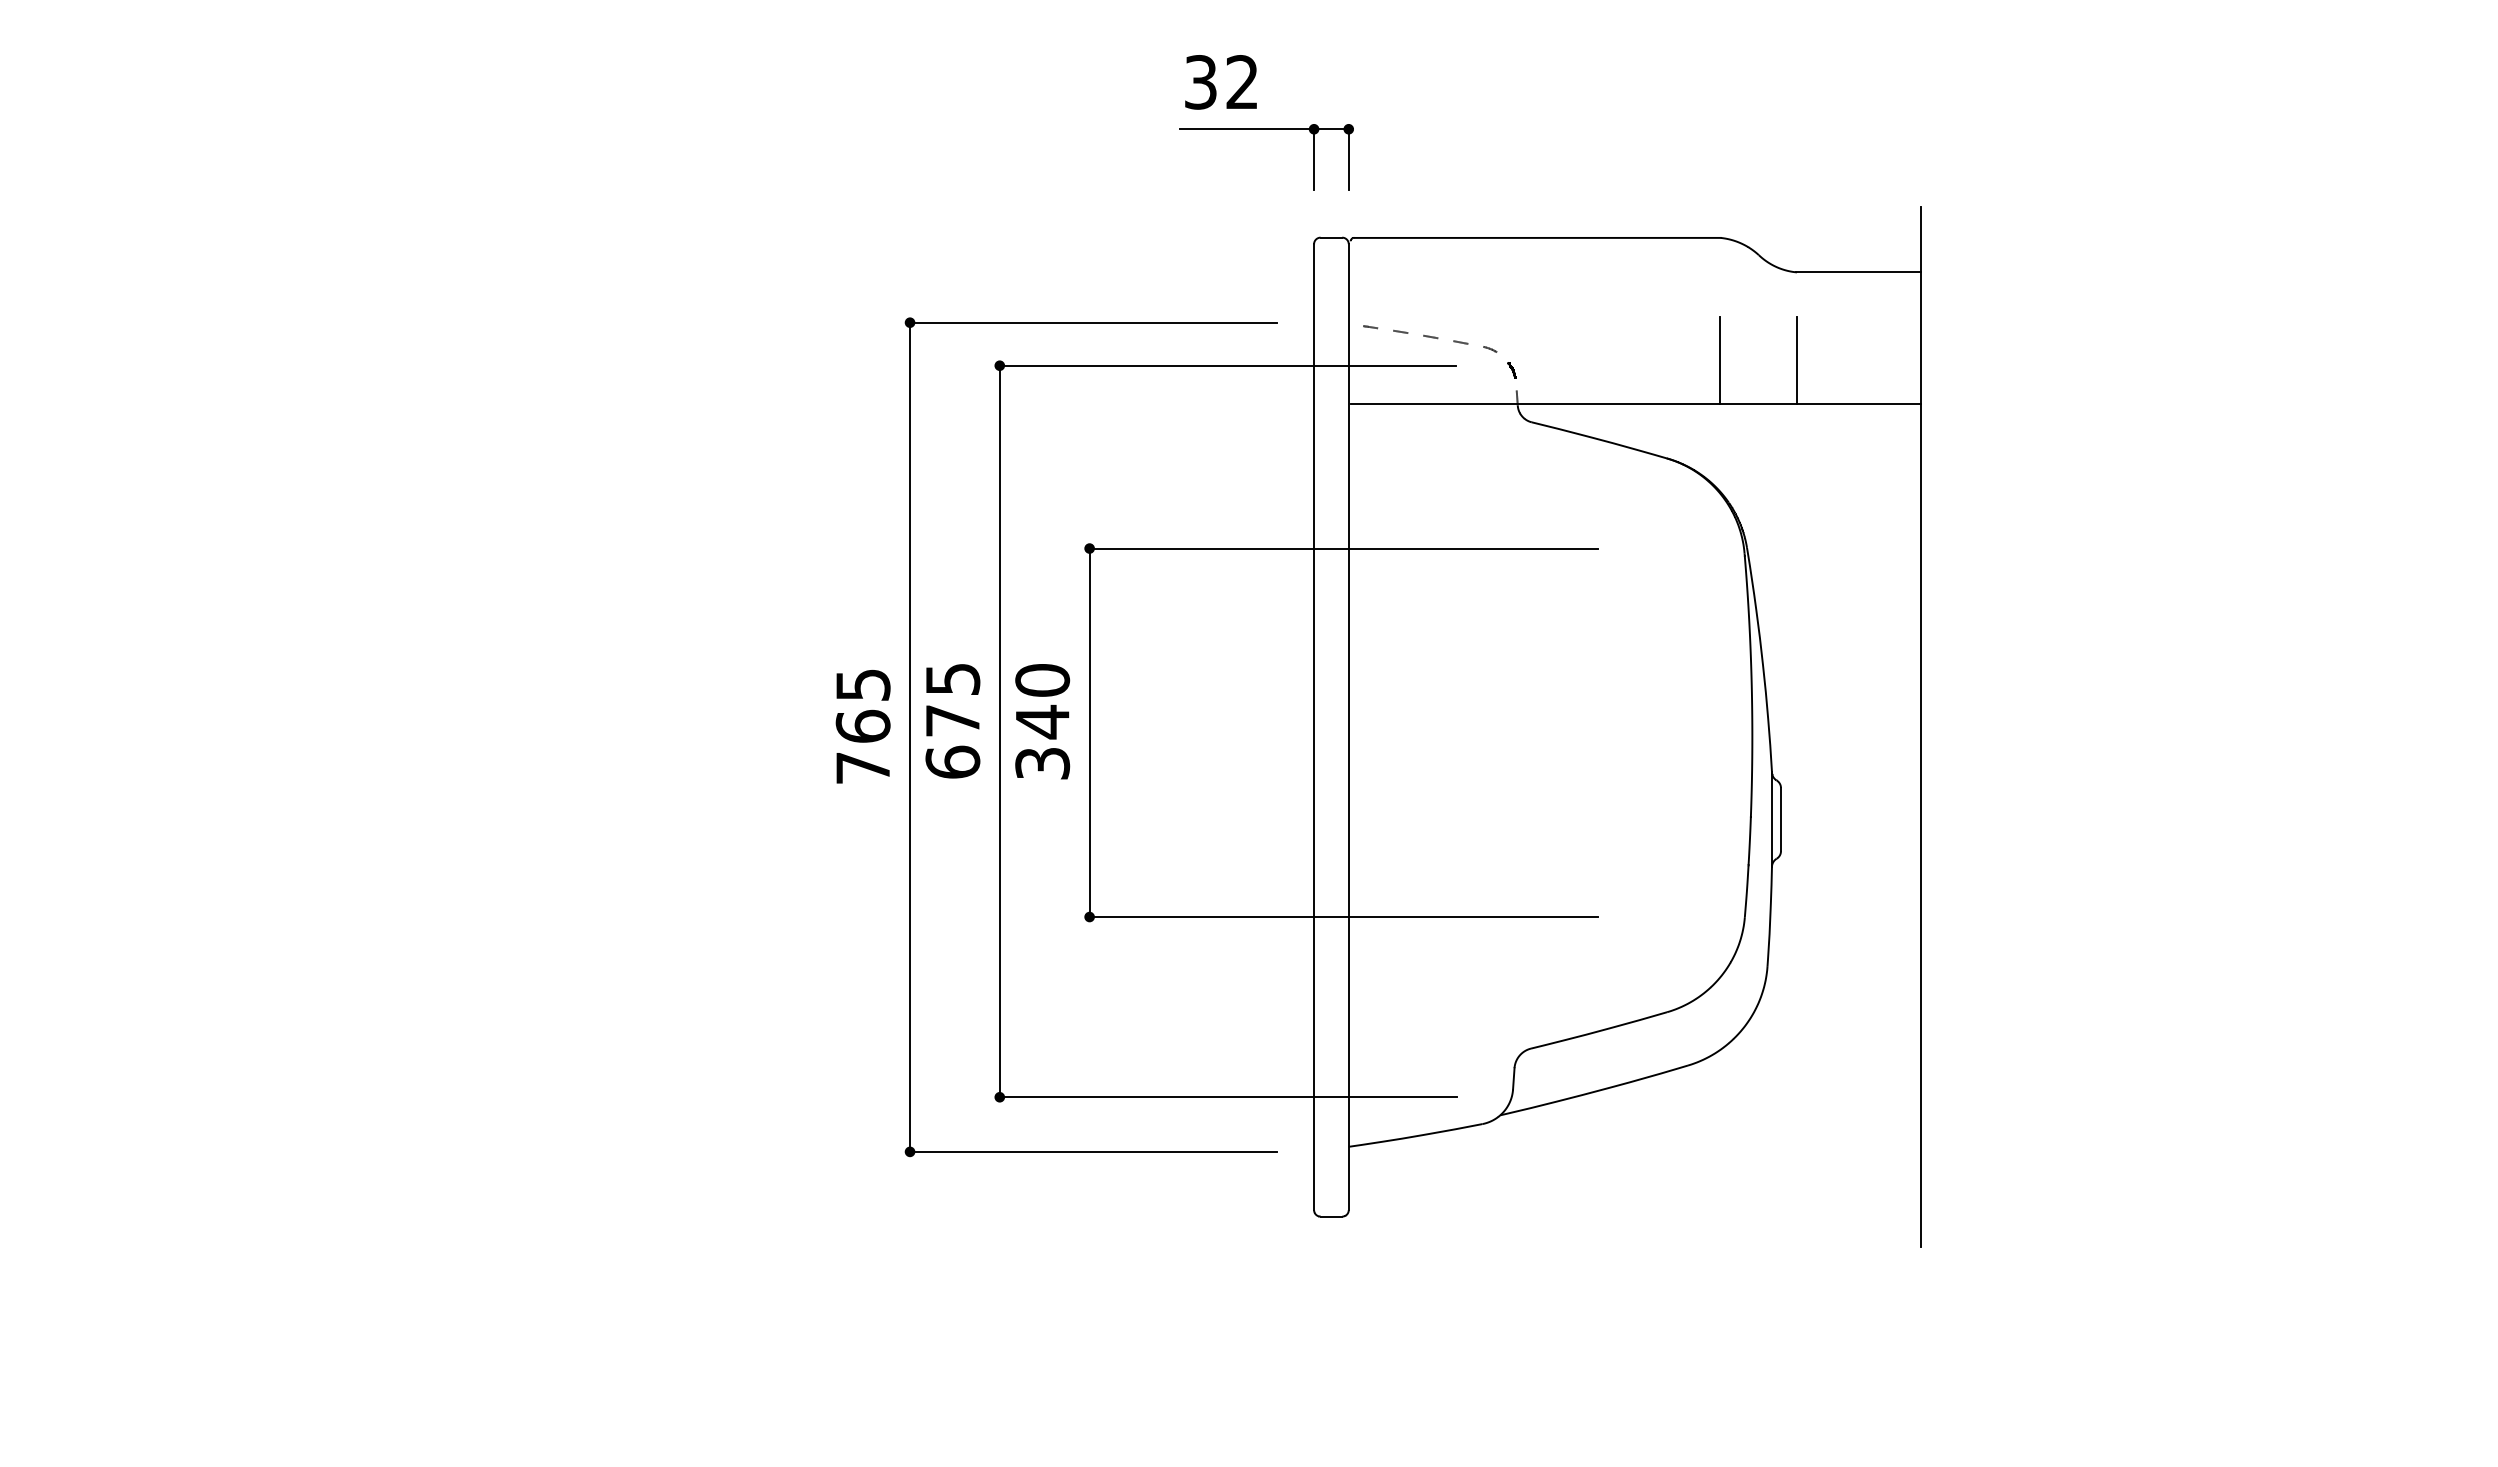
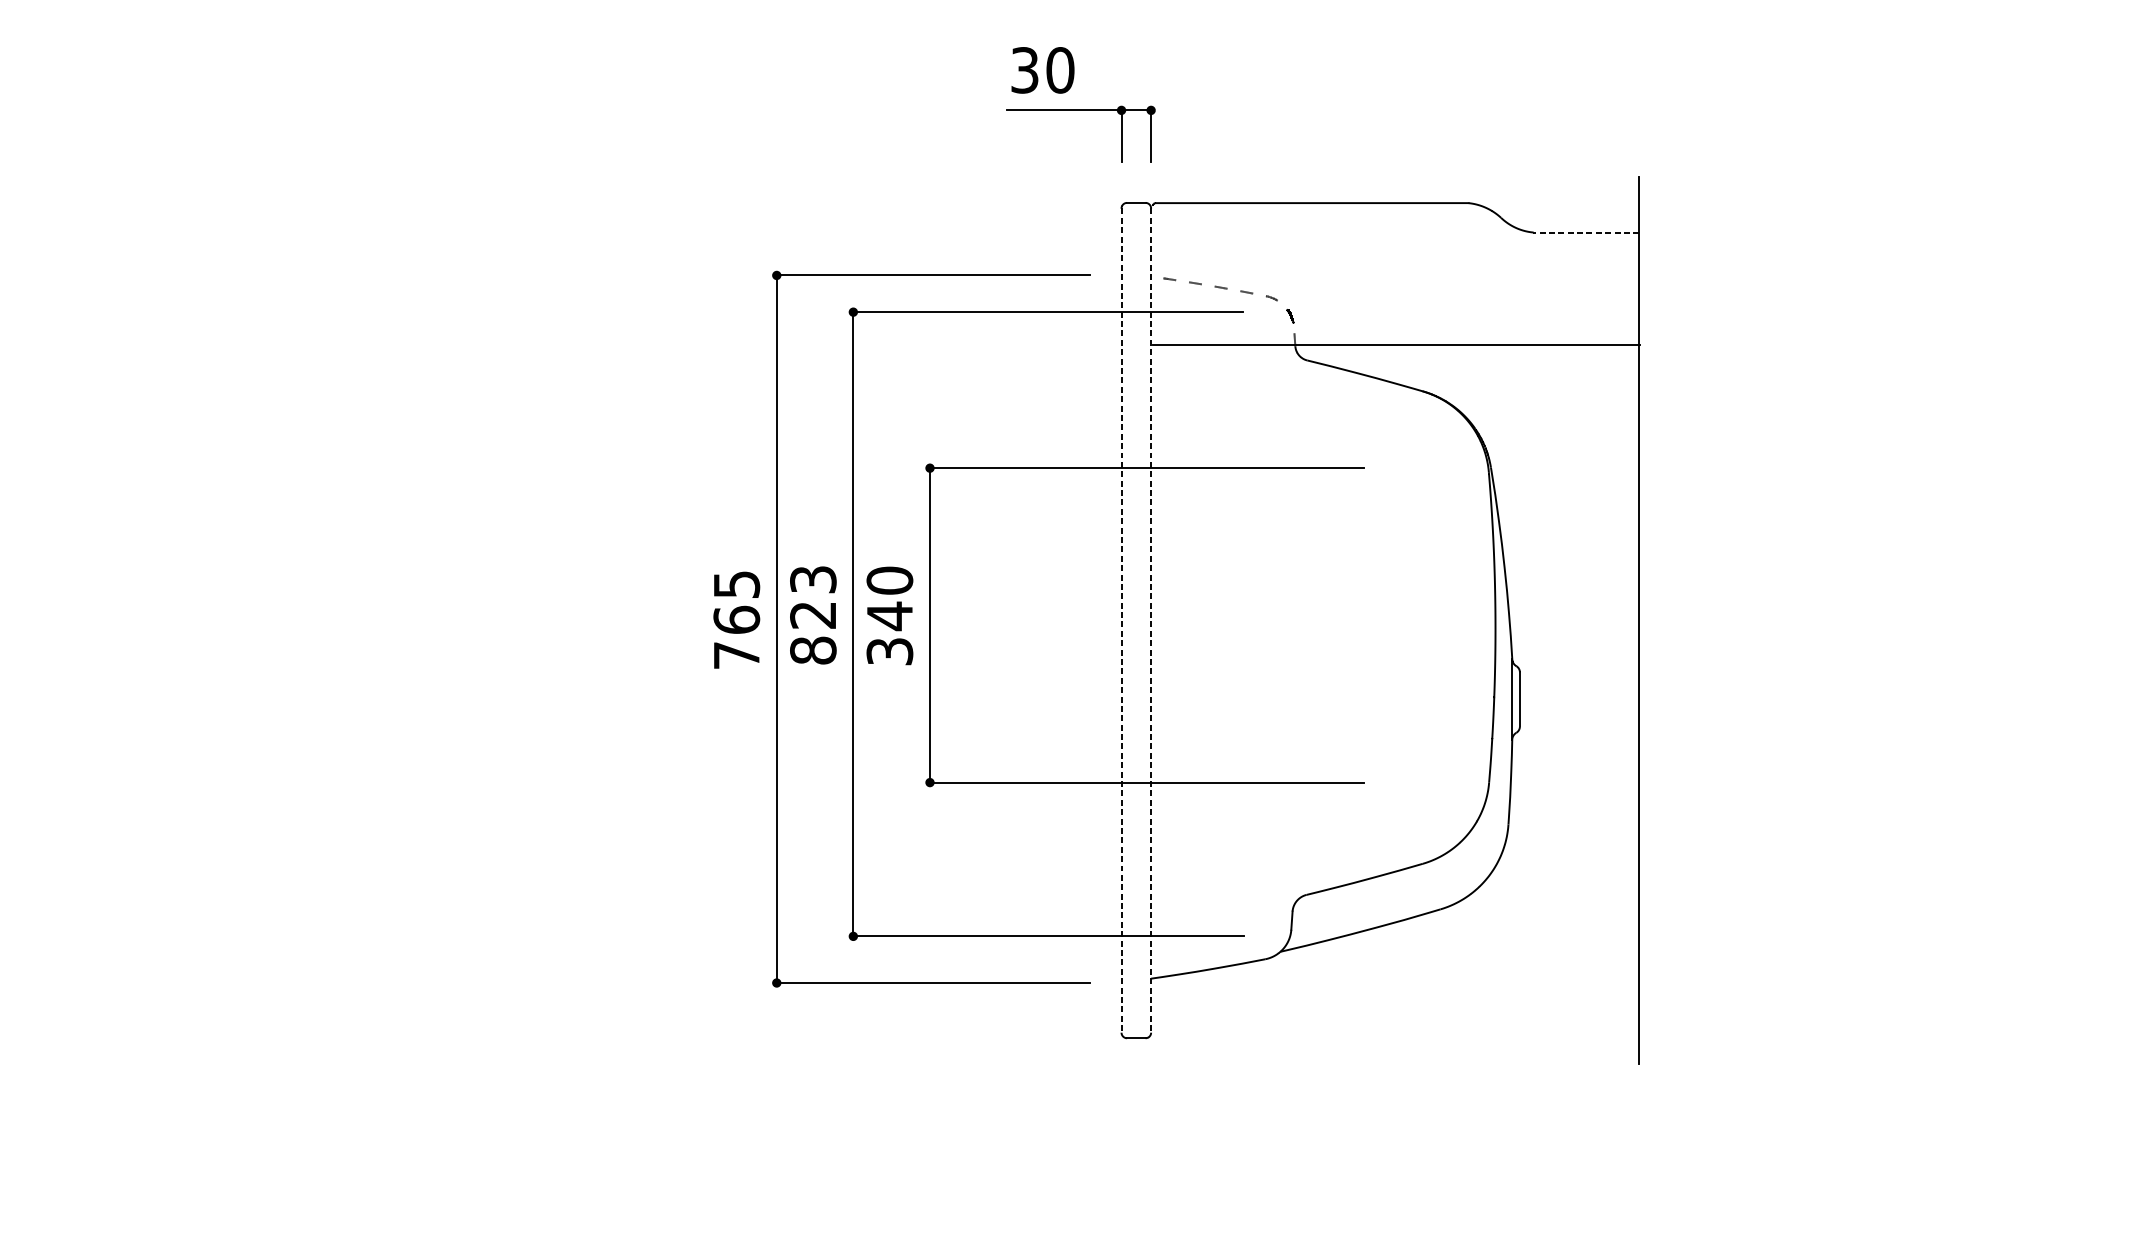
text: (1242, 82) -> (1060, 70), 32 -> 30
line: (1858, 272) -> (1586, 232), solid -> dashed
line: (1720, 359) -> (1468, 306), removed
line: (1796, 359) -> (1533, 306), removed
text: (952, 720) -> (812, 614), 675 -> 823
line: (1314, 727) -> (1121, 620), solid -> dashed
line: (1348, 727) -> (1150, 620), solid -> dashed

